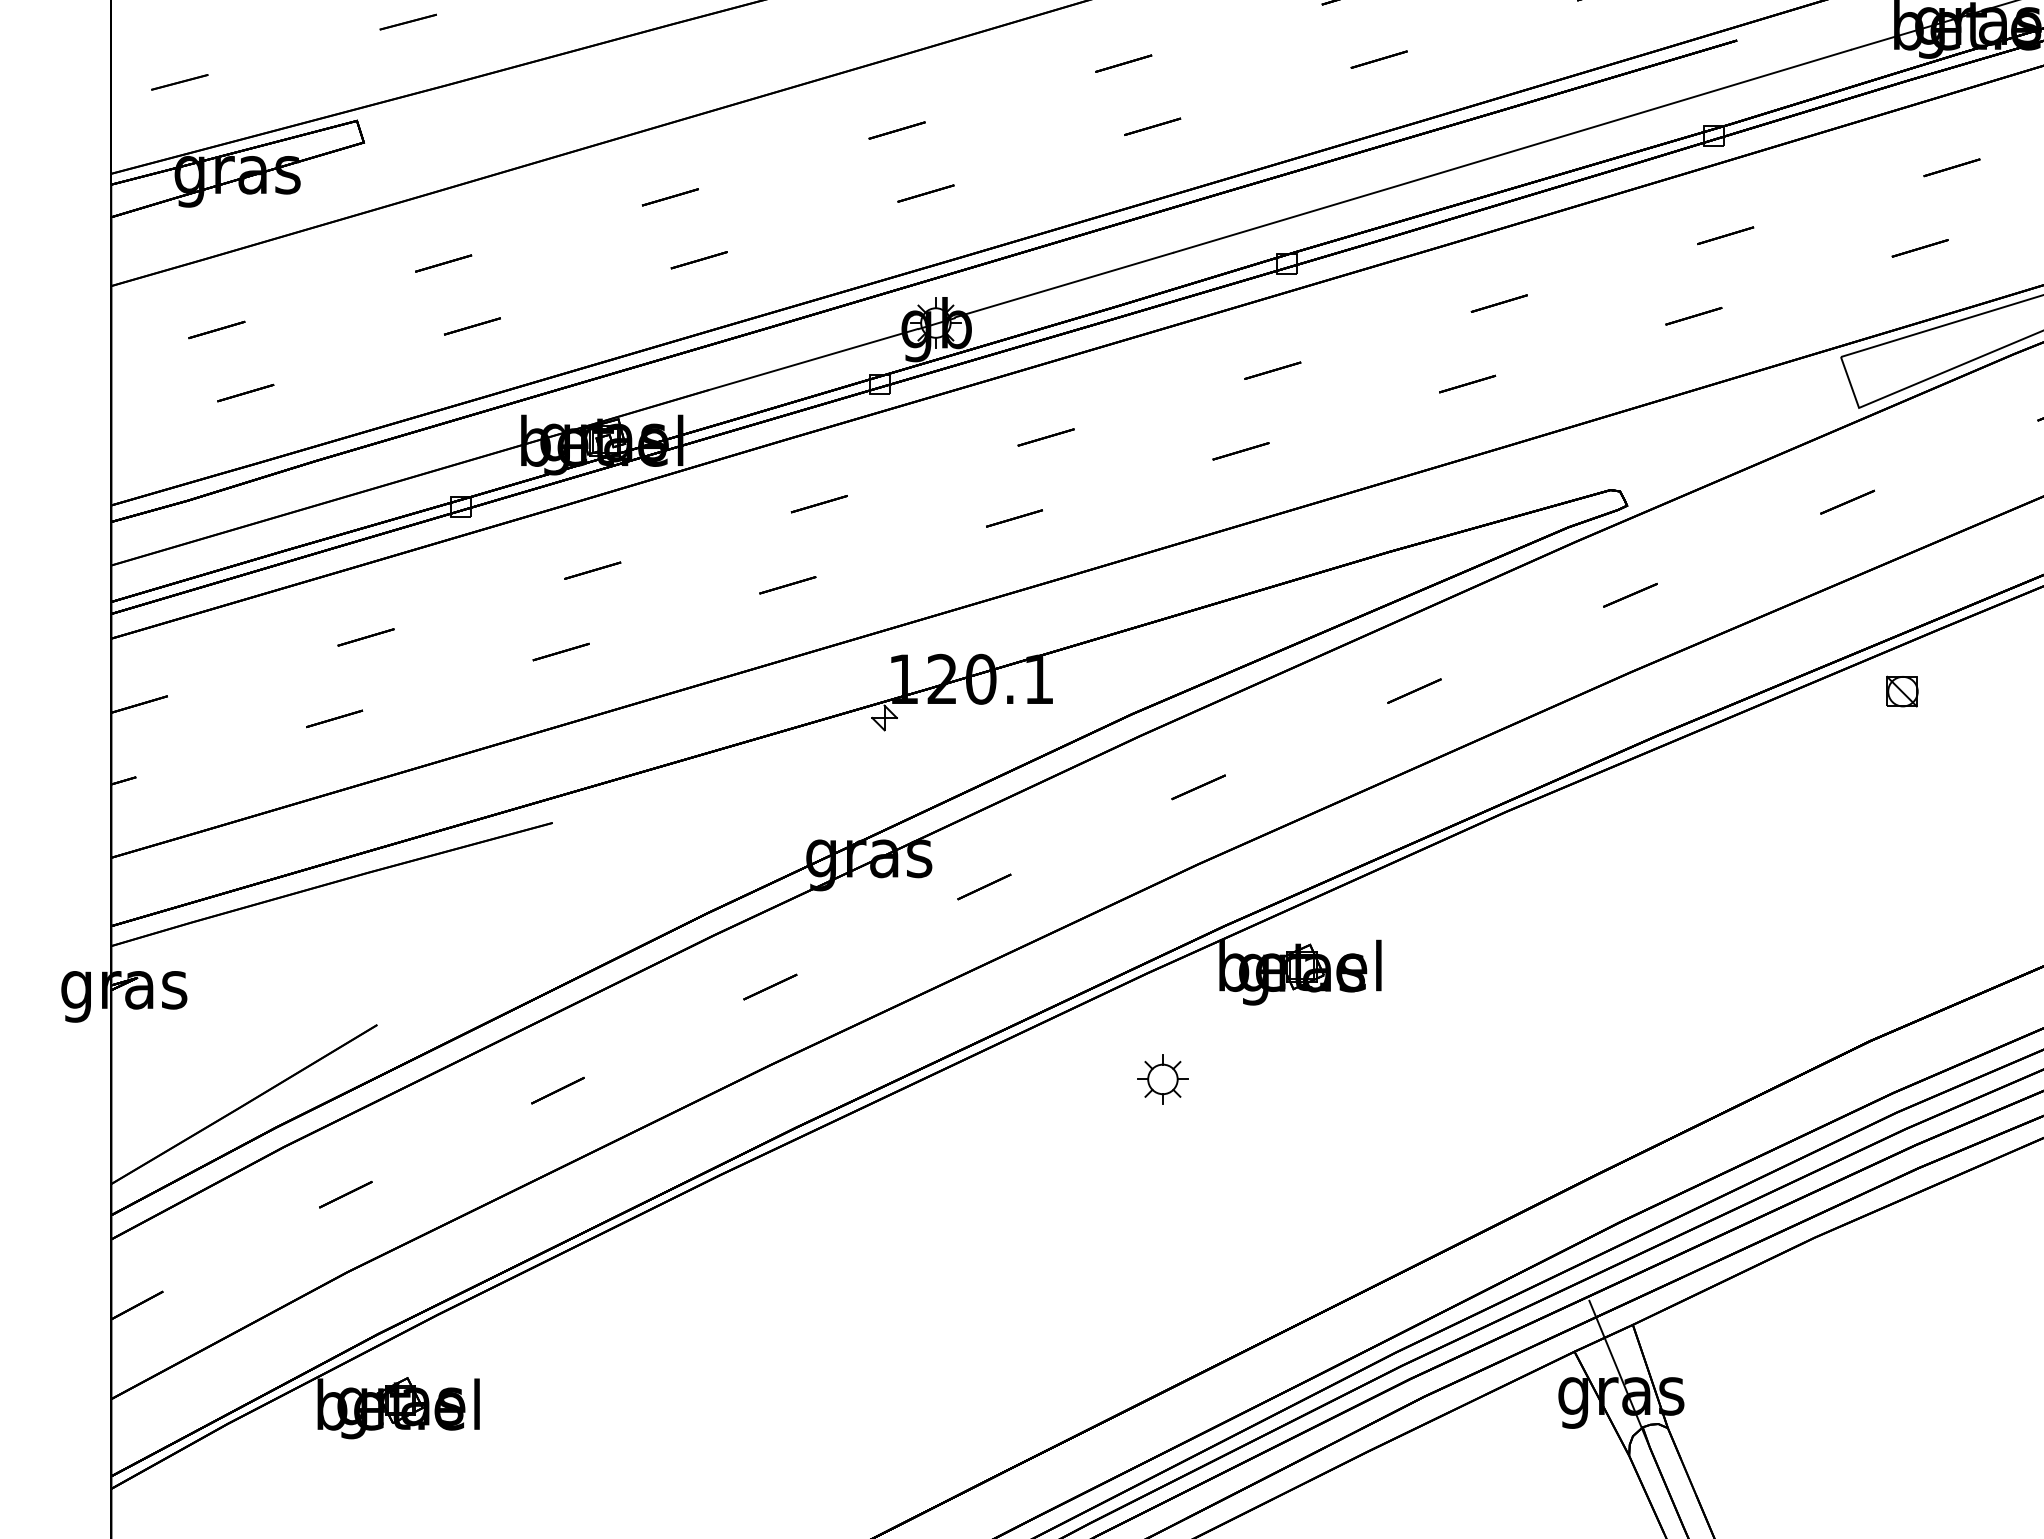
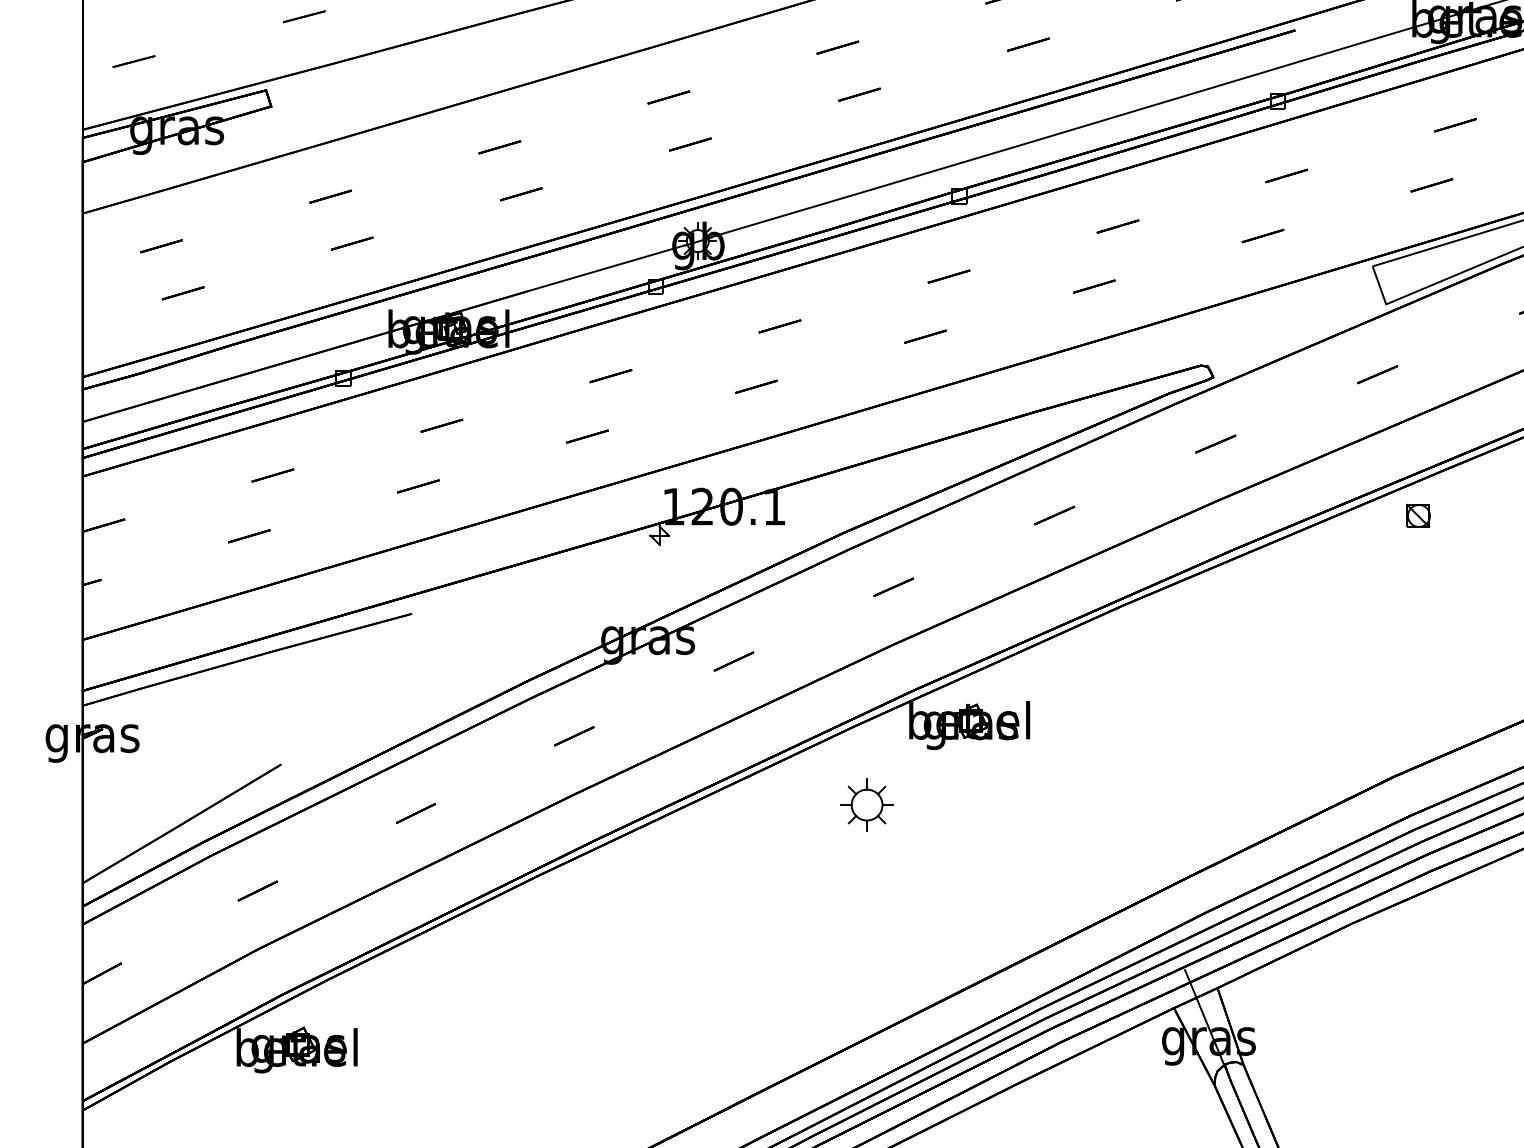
part: (1162, 1079) -> (866, 805), size x1.4

